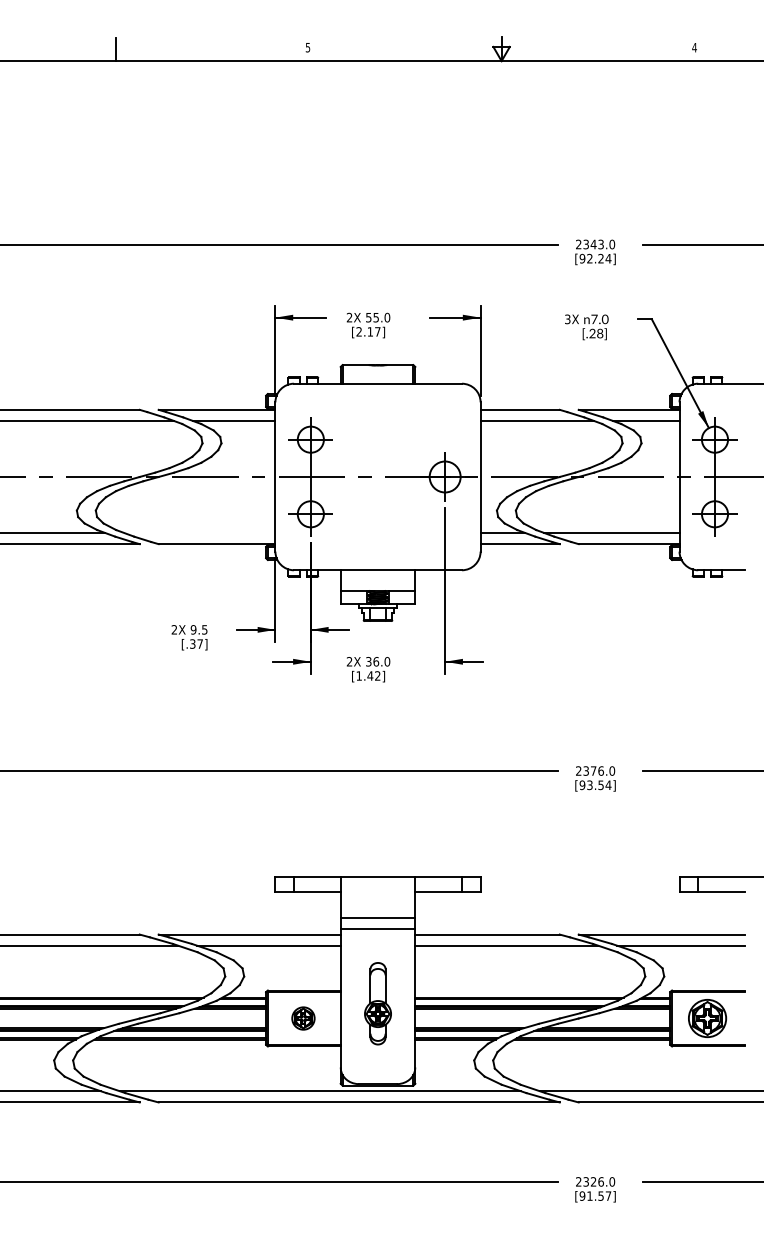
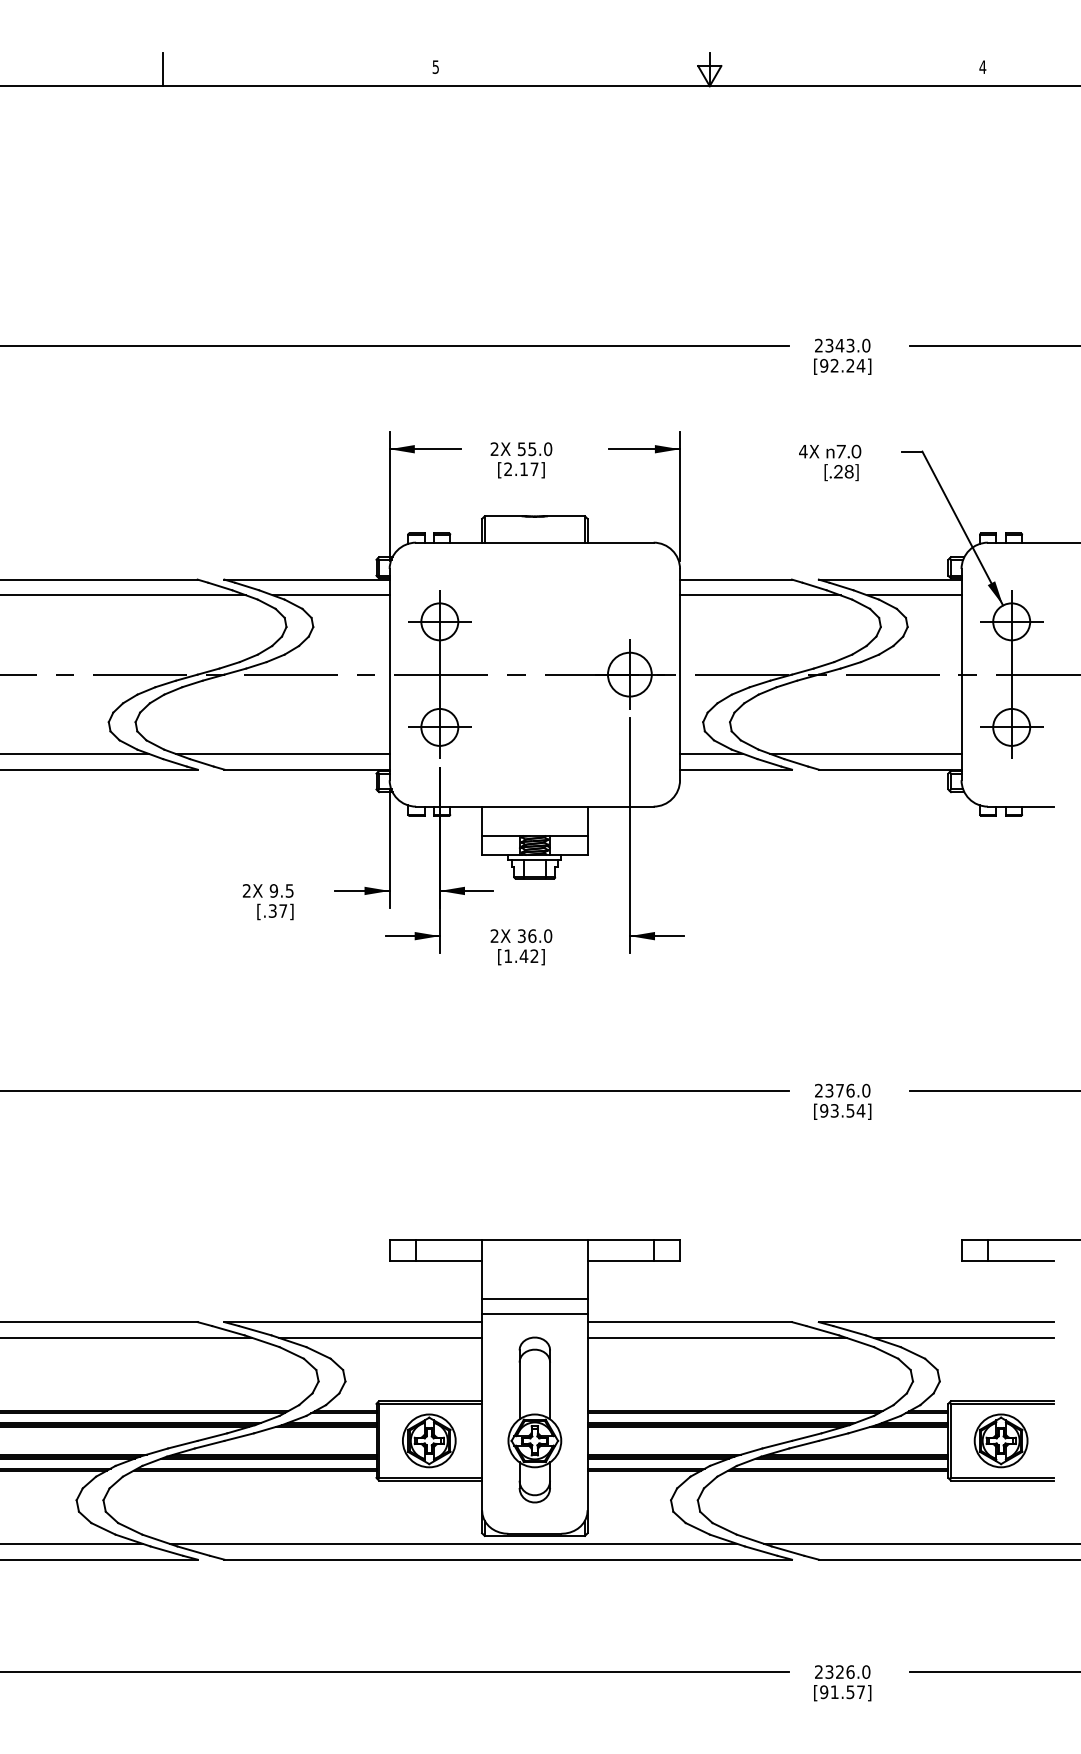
text: (567, 319) -> (803, 451), 3X -> 4X
line: (199, 532) -> (282, 753), added
part: (377, 1003) -> (534, 1419), size x1.43
part: (303, 1018) -> (429, 1440), size x1.67

